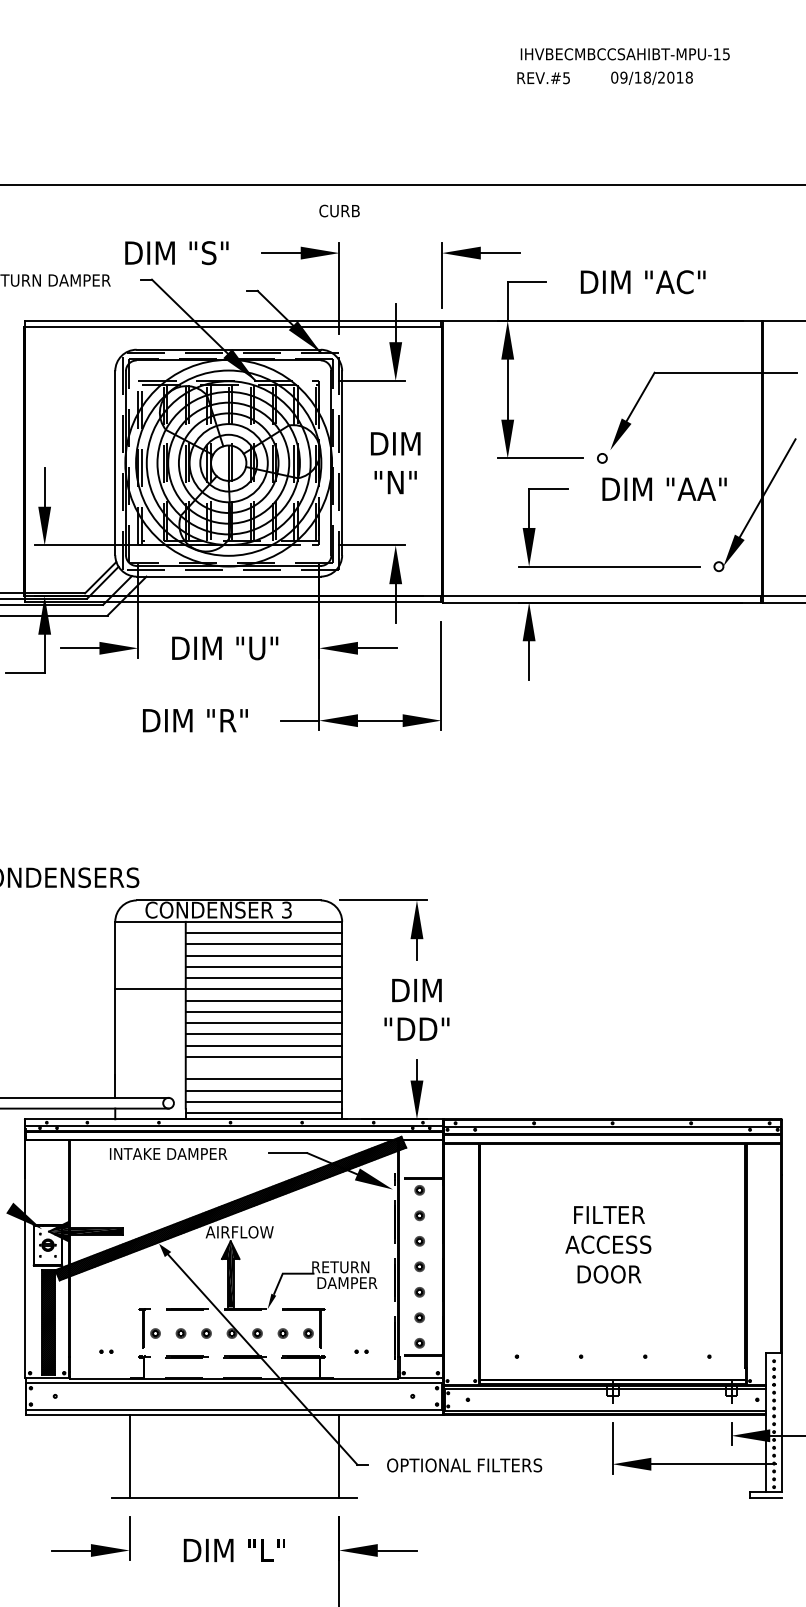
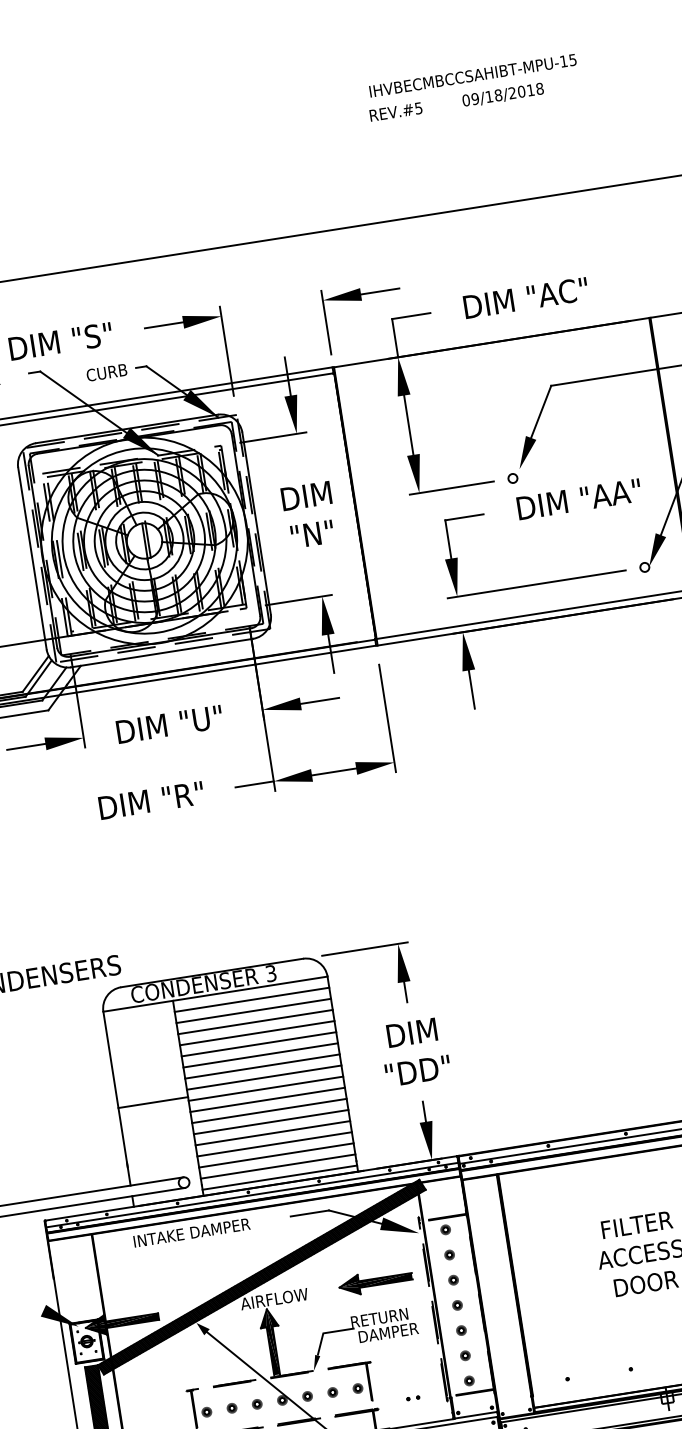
text: (339, 210) -> (106, 372), moved
line: (150, 989) -> (153, 1102), moved
line: (263, 1068) -> (272, 1133), added
part: (342, 1230) -> (375, 1281), added

